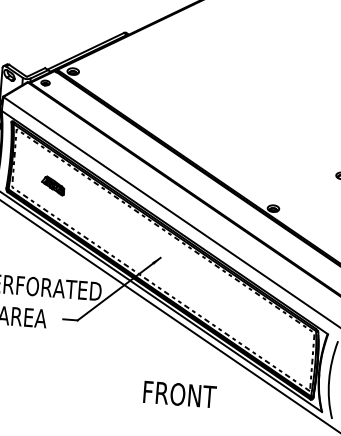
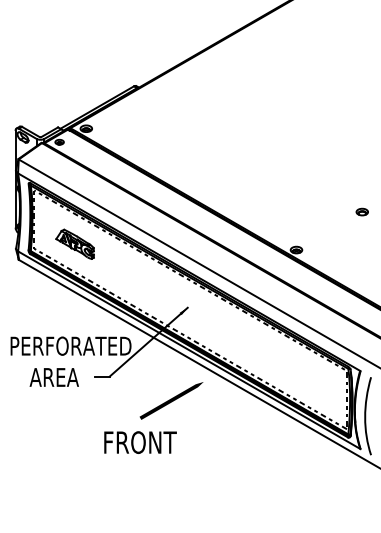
part: (52, 185) -> (74, 243), size x1.67
line: (137, 349) -> (171, 400), added
text: (179, 394) -> (140, 442), moved

